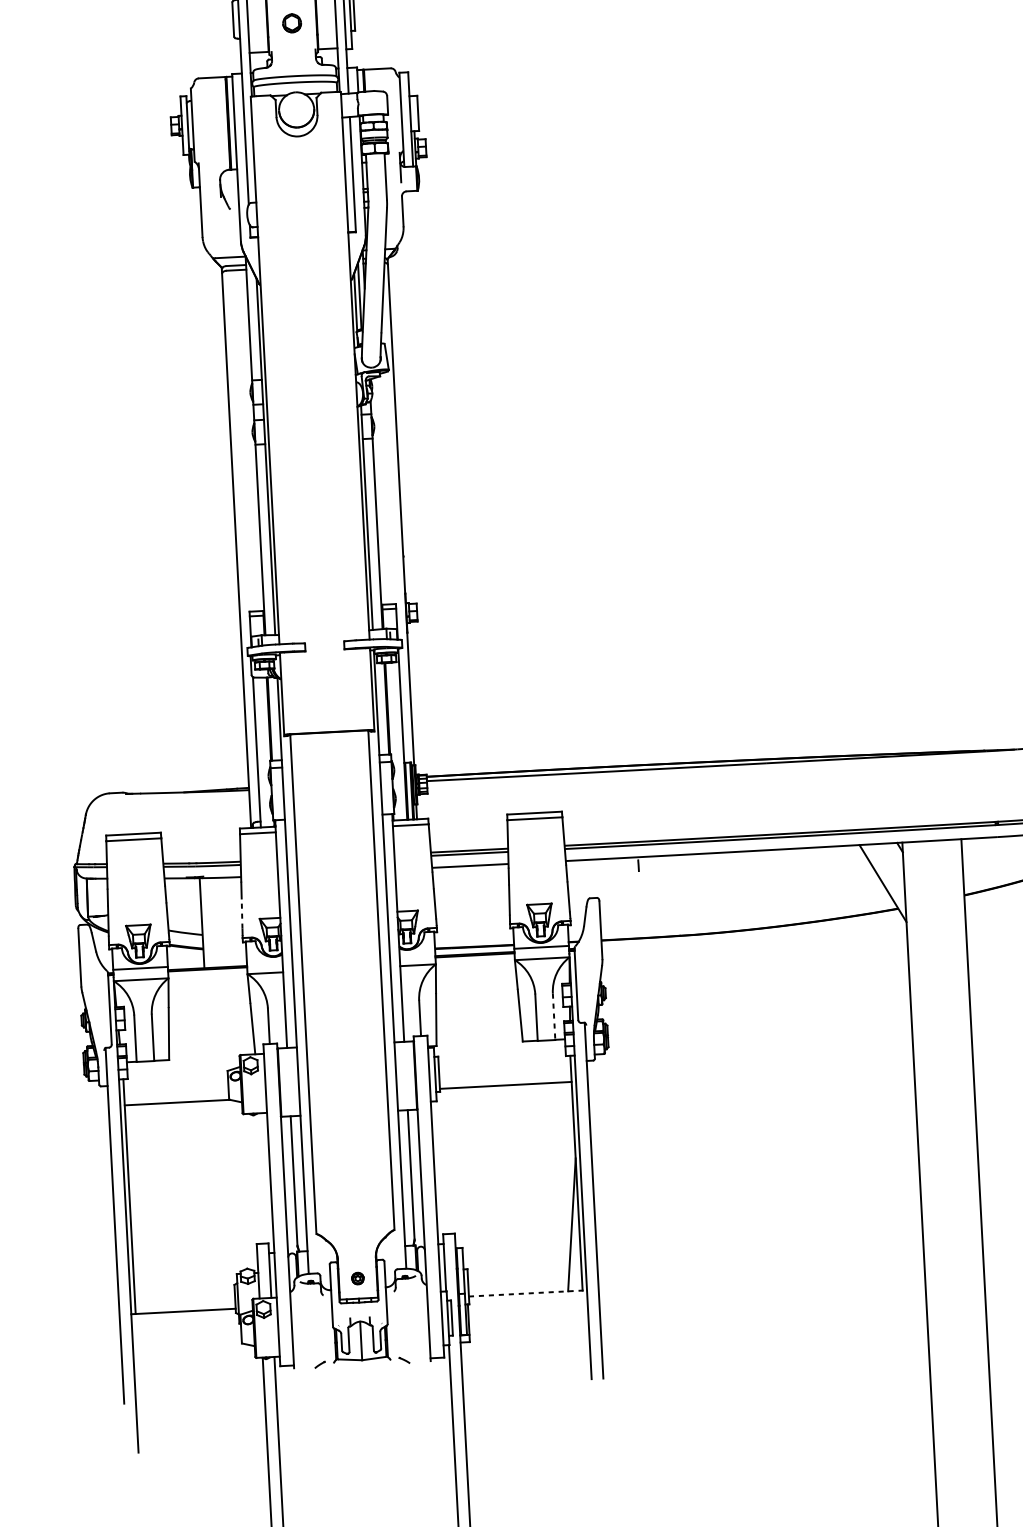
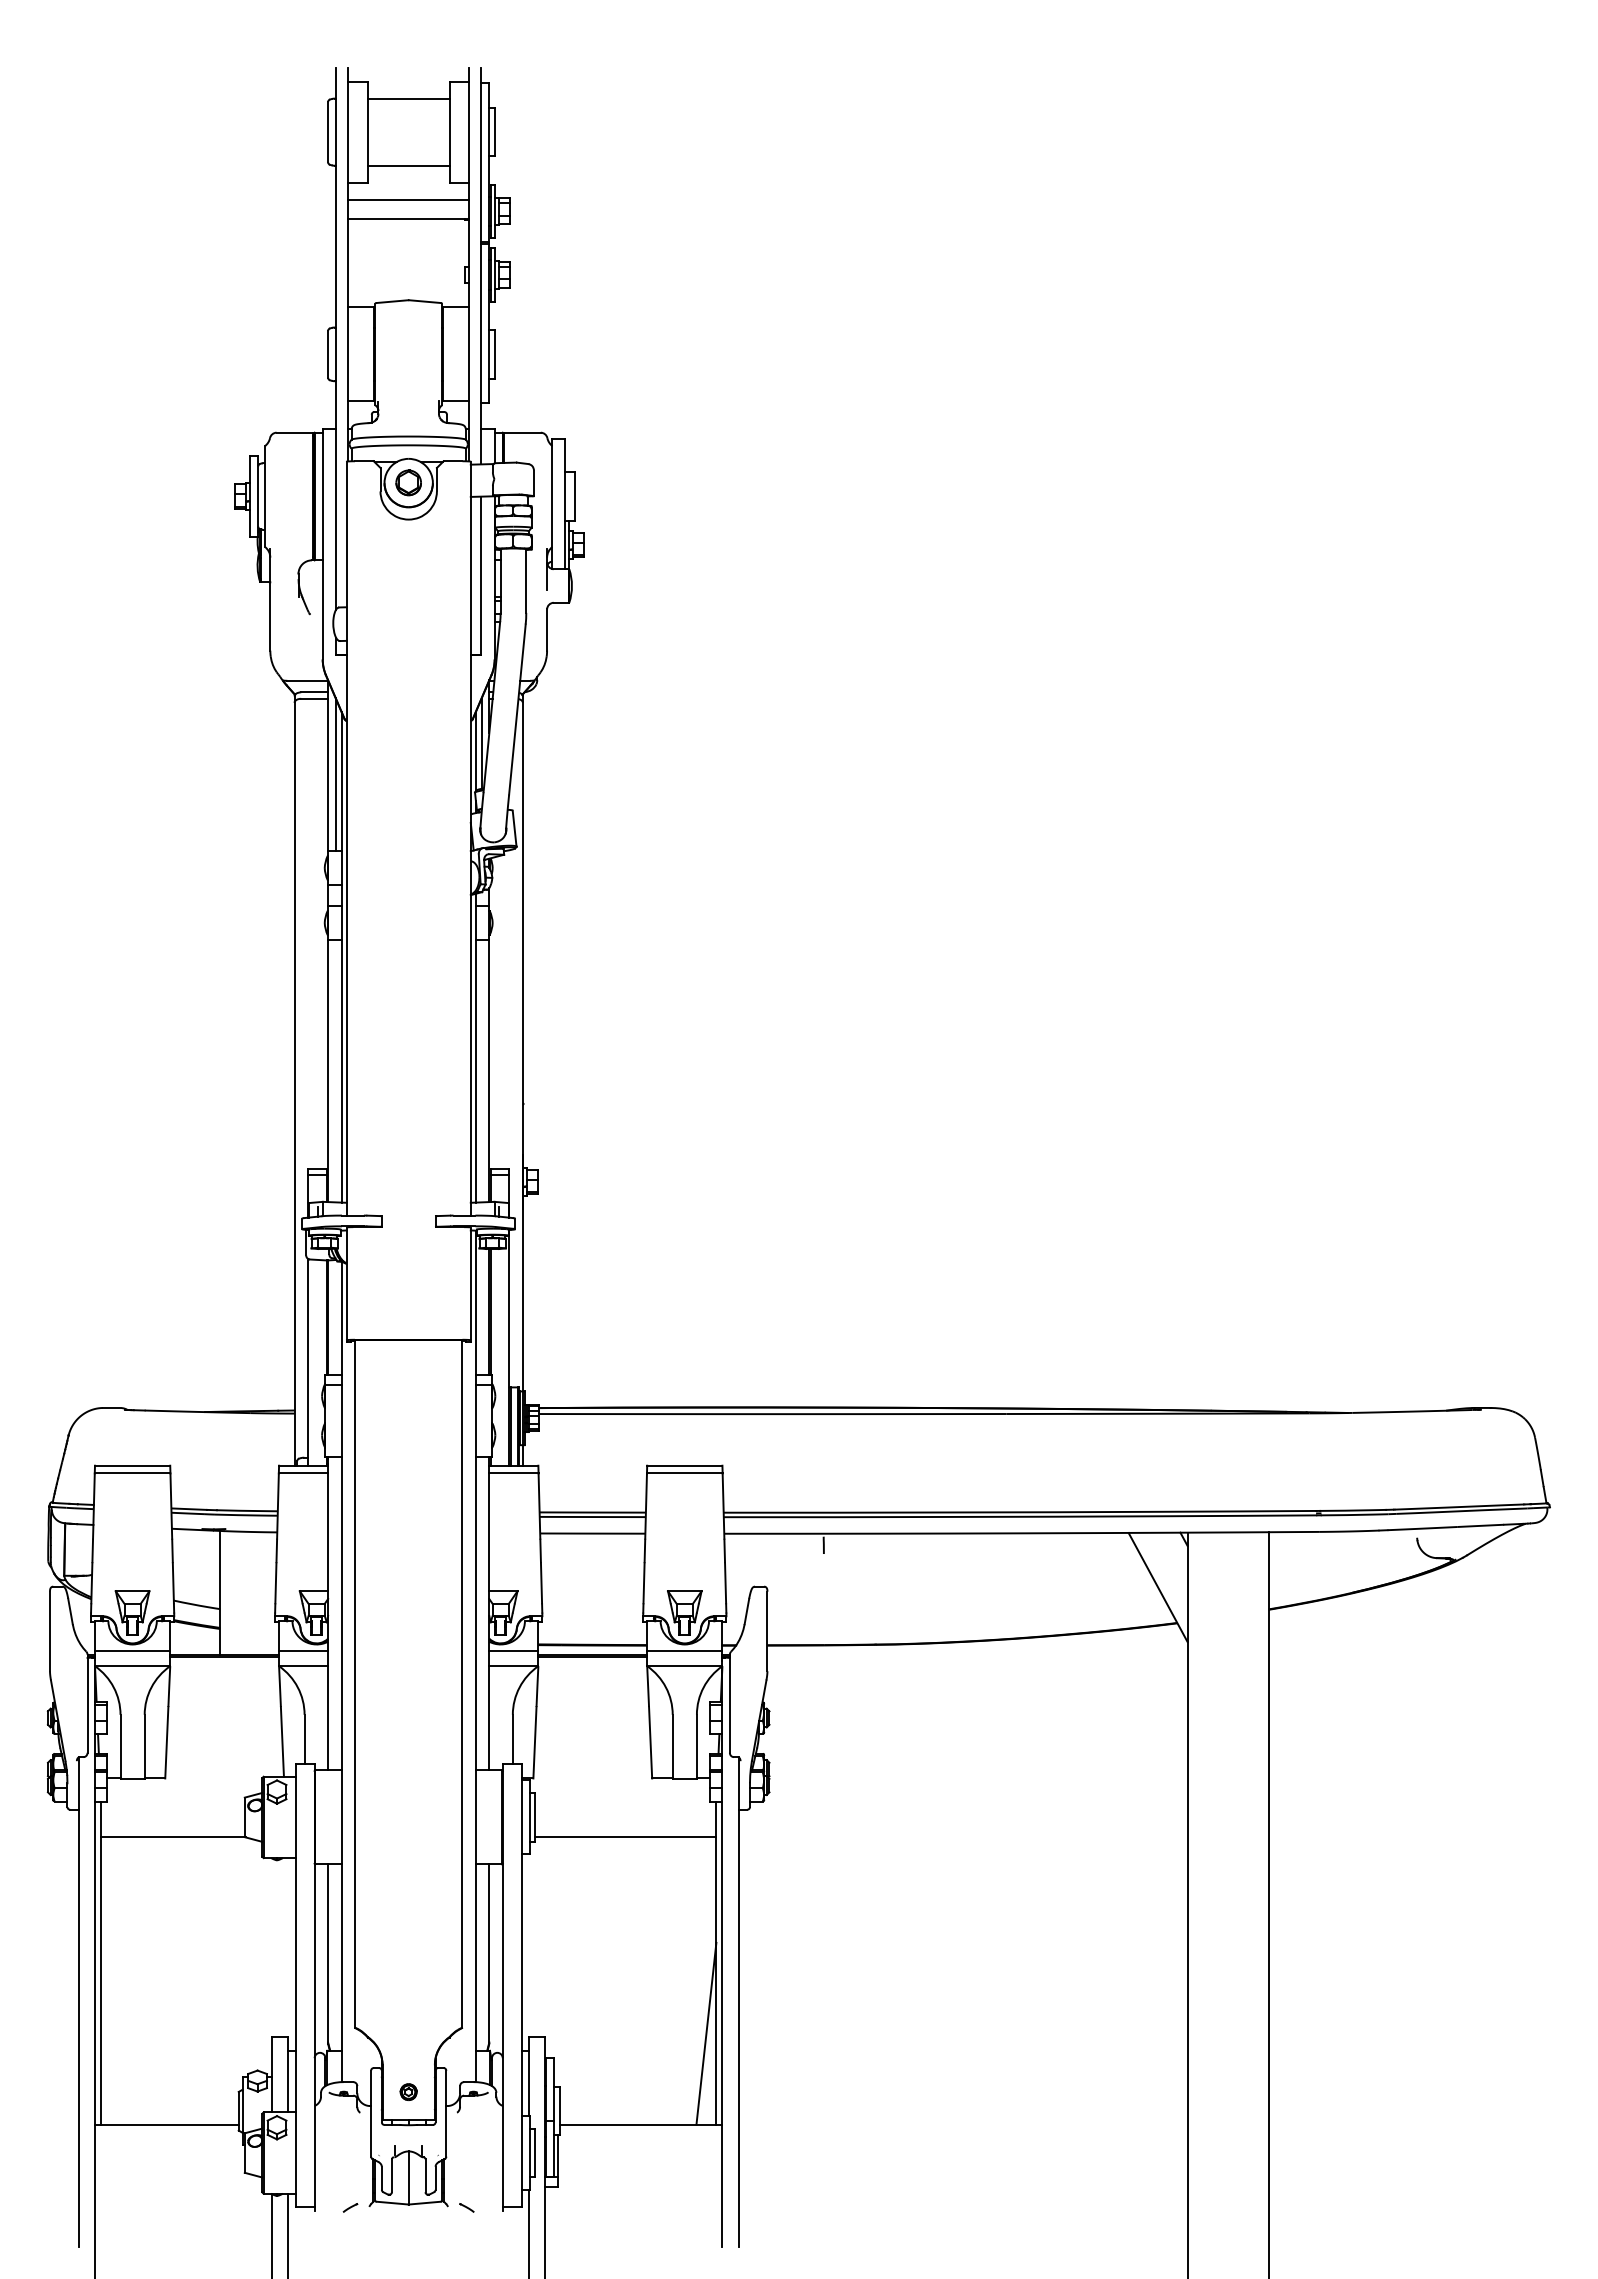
part: (291, 23) -> (408, 482), moved
line: (254, 324) -> (335, 774), added
line: (241, 913) -> (275, 1582), dashed -> solid
line: (417, 953) -> (513, 1650), added
line: (264, 961) -> (303, 1650), added
line: (553, 1016) -> (696, 1746), dashed -> solid
line: (528, 1293) -> (641, 2124), dashed -> solid

